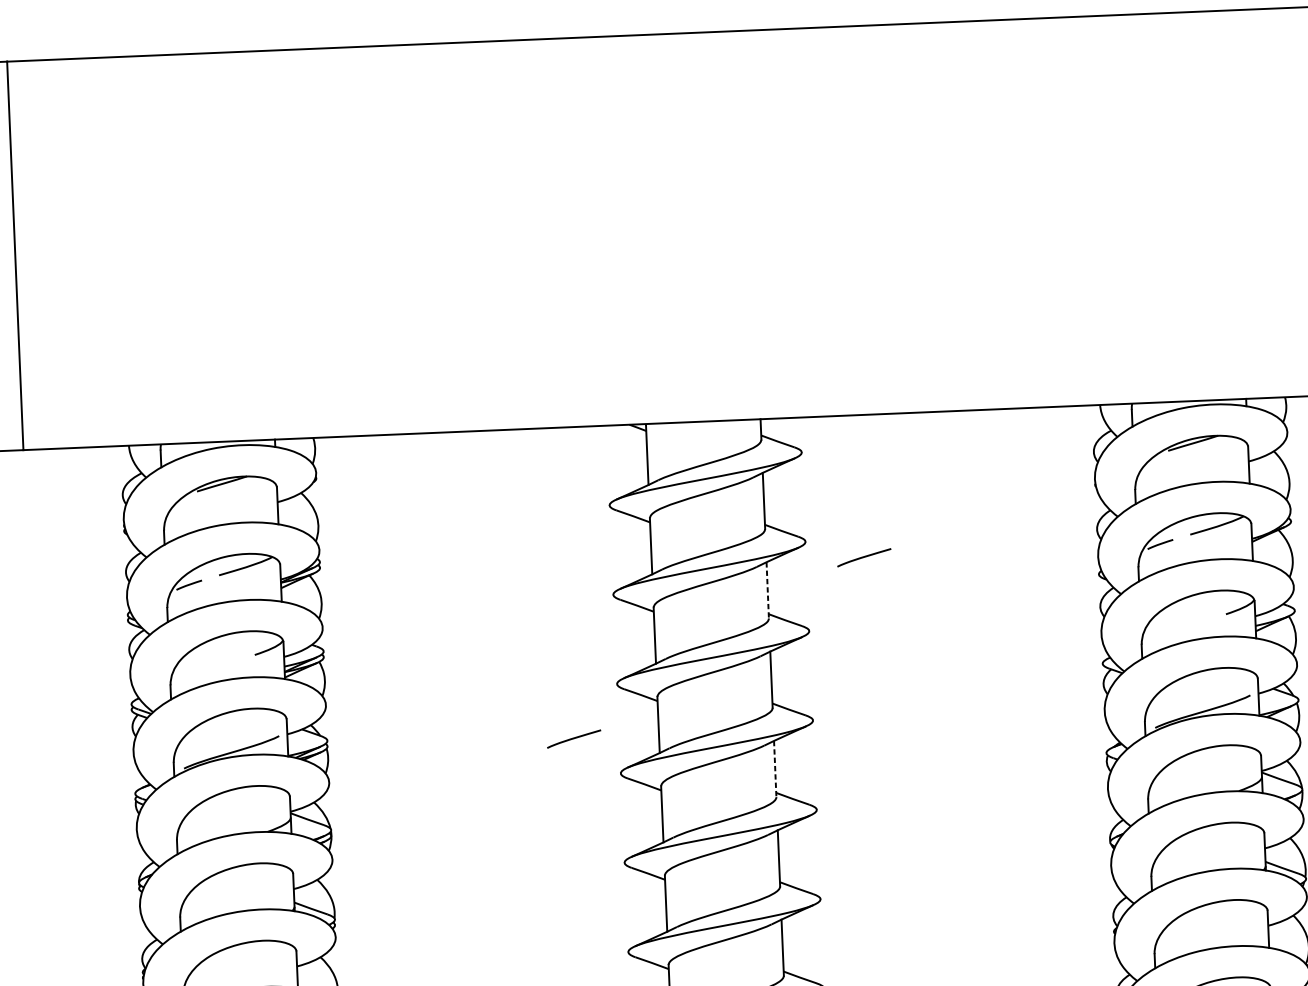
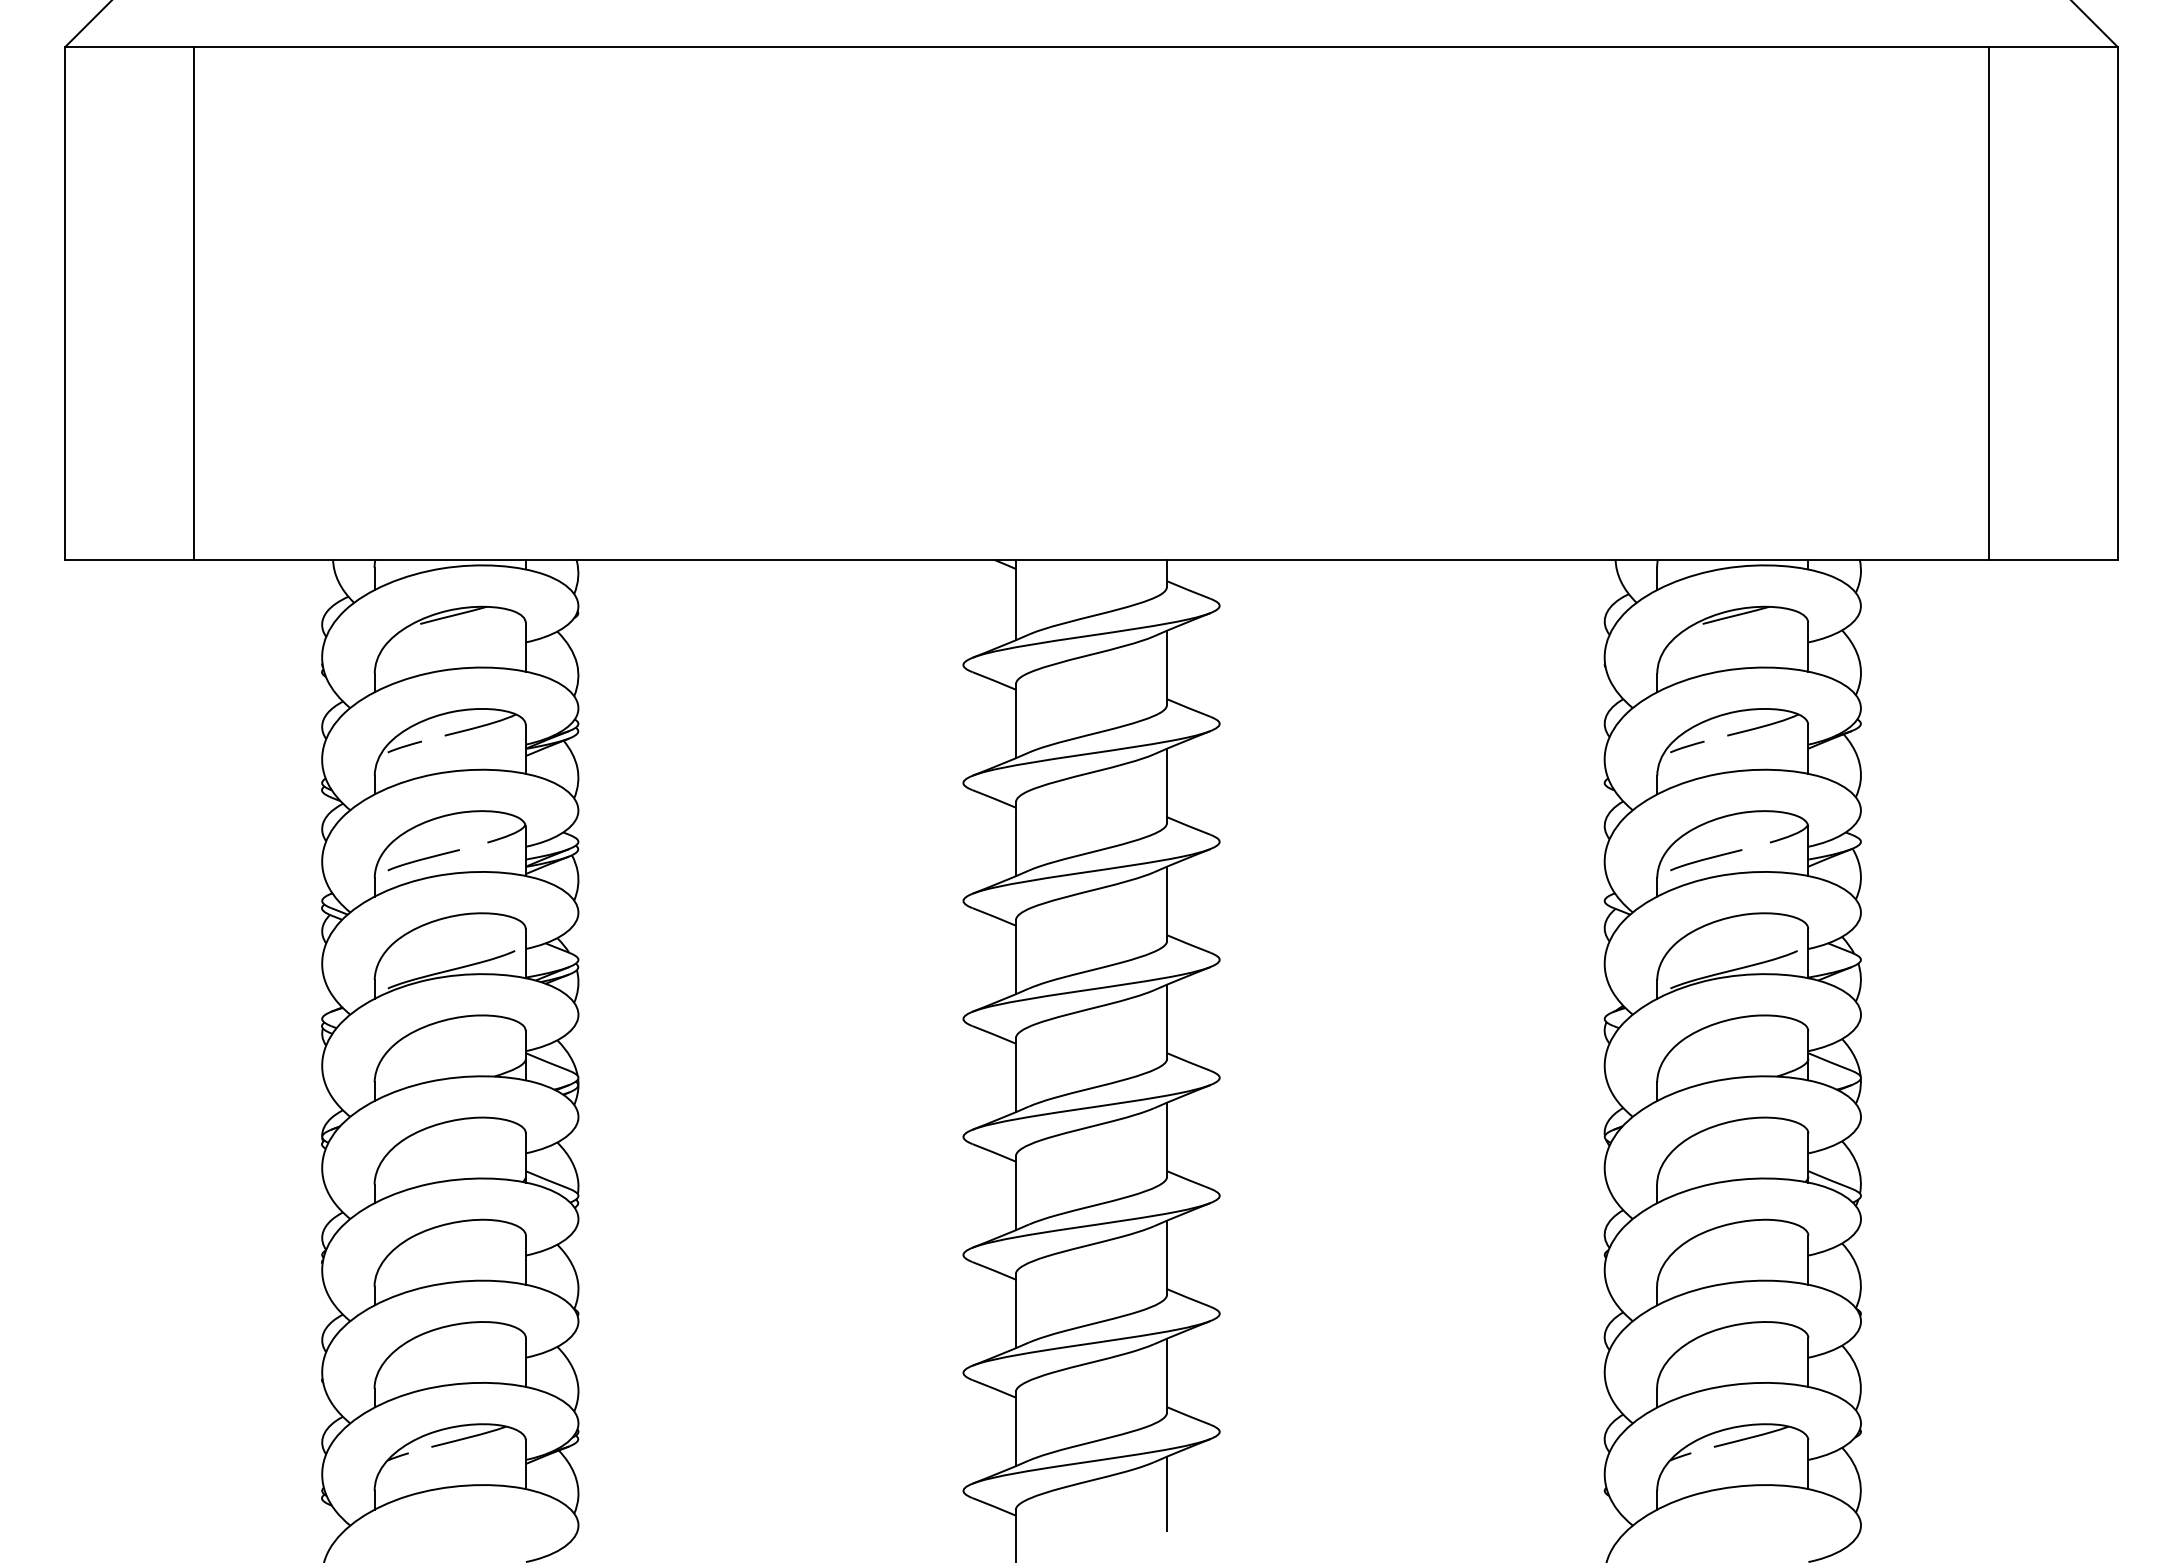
curve: (864, 557) -> (1706, 859), moved
line: (768, 590) -> (1167, 786), dashed -> solid
curve: (573, 739) -> (423, 860), moved
line: (775, 769) -> (1167, 1022), dashed -> solid

